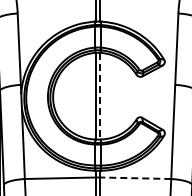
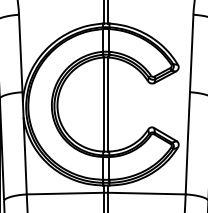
line: (100, 96) -> (108, 104), dashed -> solid
line: (135, 178) -> (146, 193), dashed -> solid

